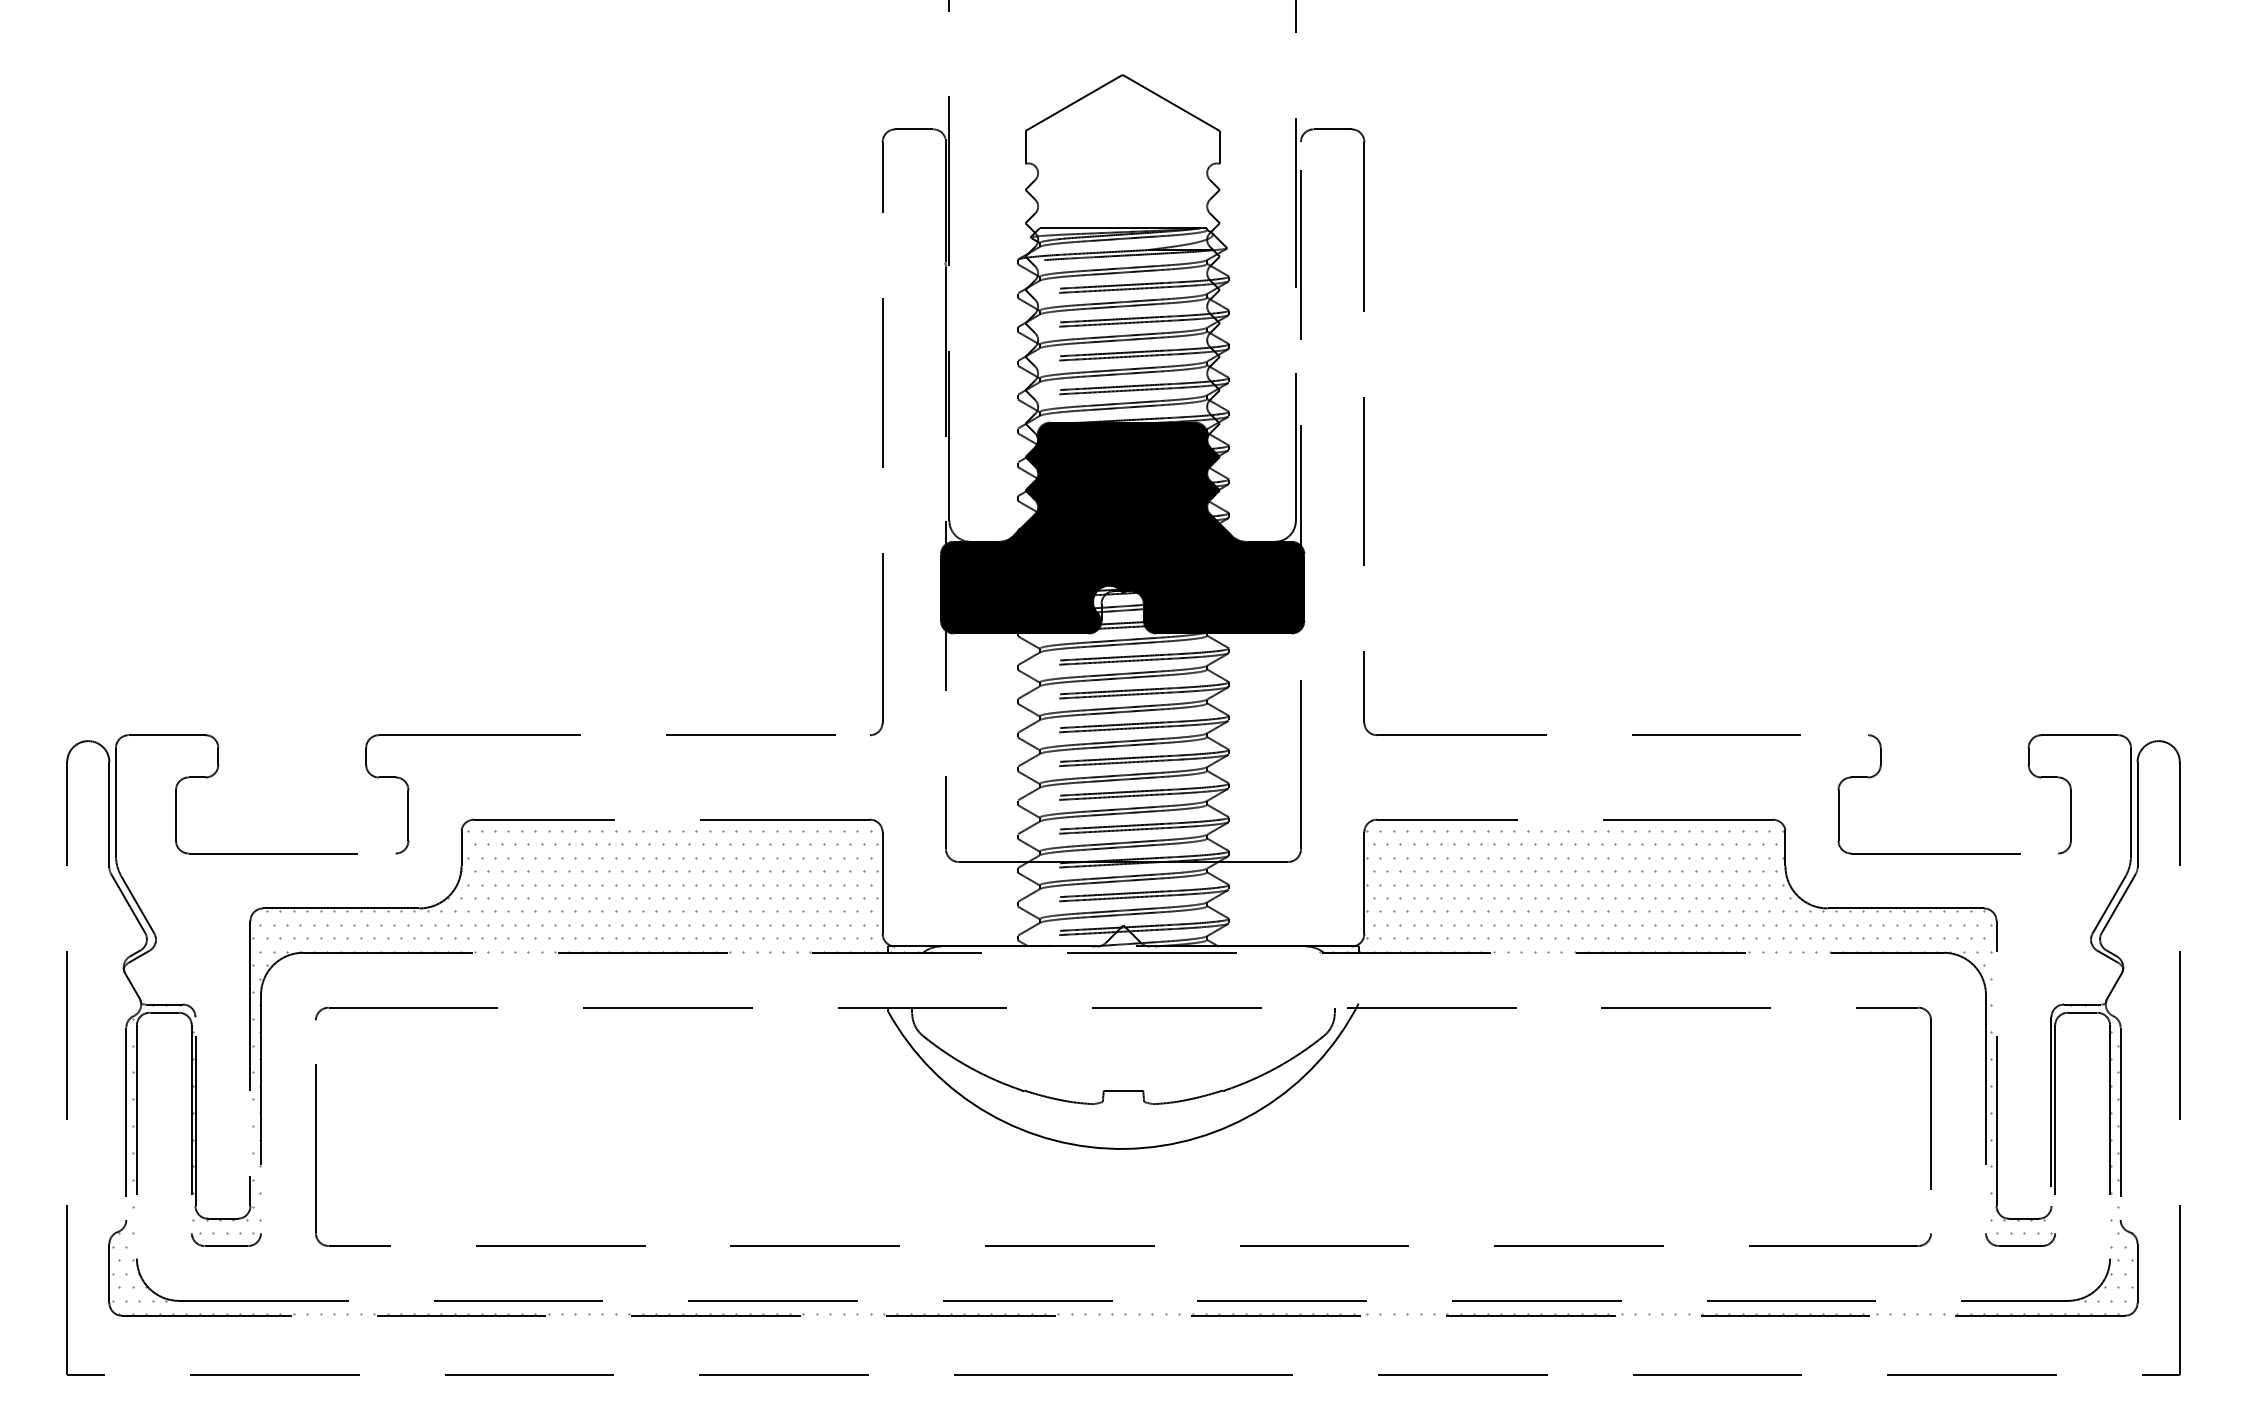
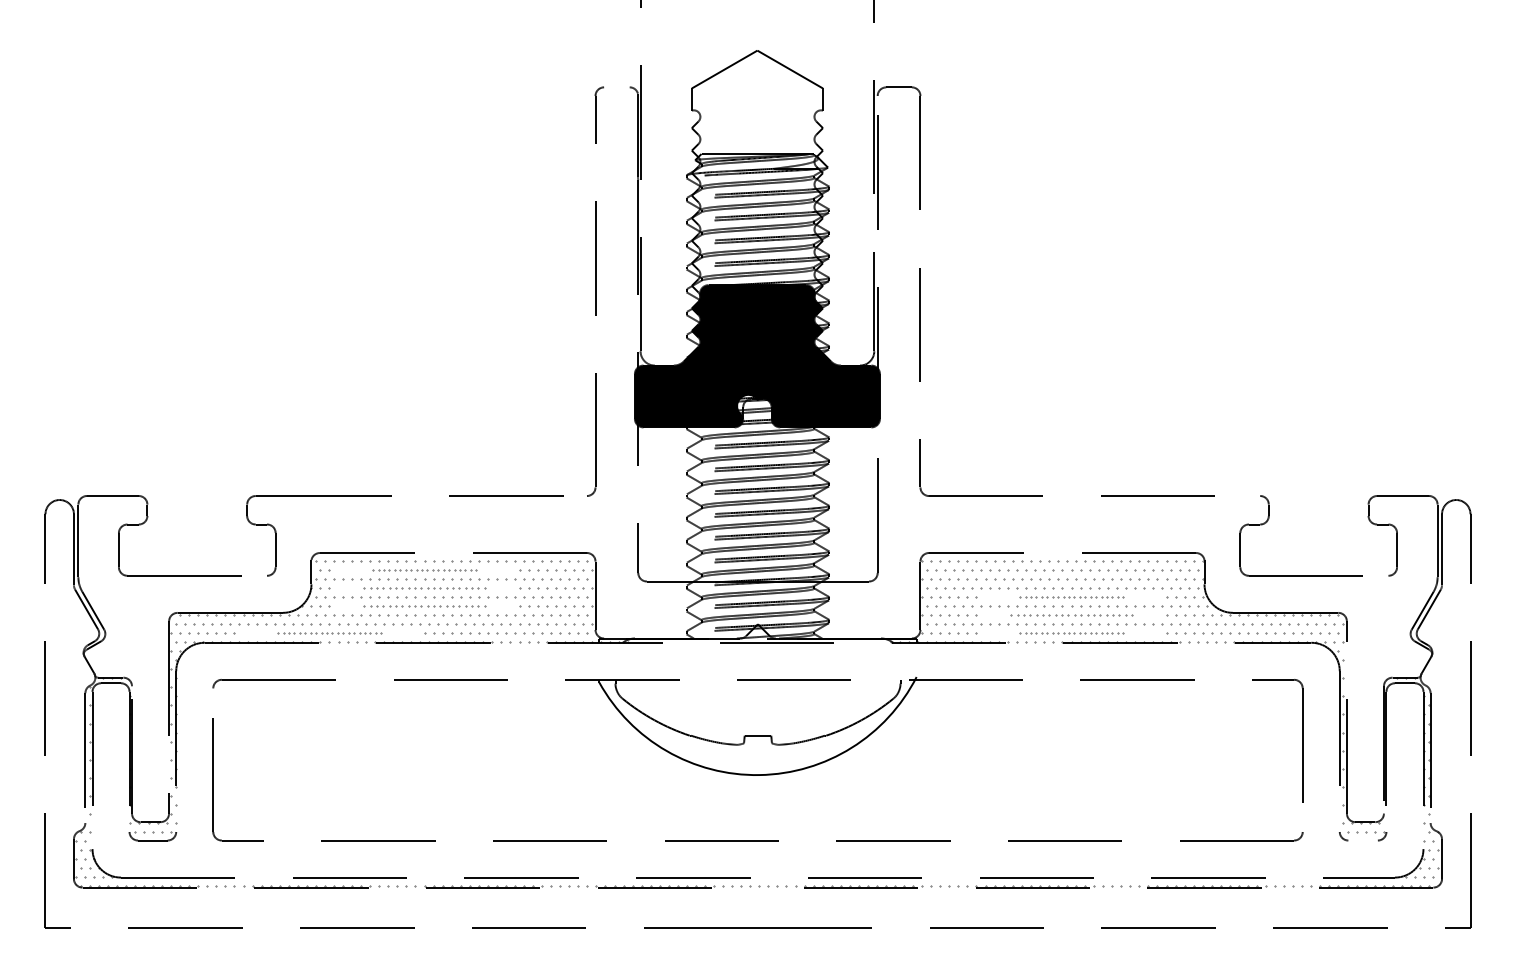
line: (913, 129) -> (616, 87), removed
part: (629, 845) -> (424, 570), size x0.6
part: (629, 872) -> (424, 588), size x0.7
part: (1588, 885) -> (1071, 597), size x0.6
part: (629, 899) -> (424, 606), size x0.7
part: (1588, 912) -> (1071, 615), size x0.7
part: (488, 939) -> (329, 633), size x0.6
part: (1588, 939) -> (1071, 633), size x0.6
line: (2019, 1245) -> (1362, 840), removed

